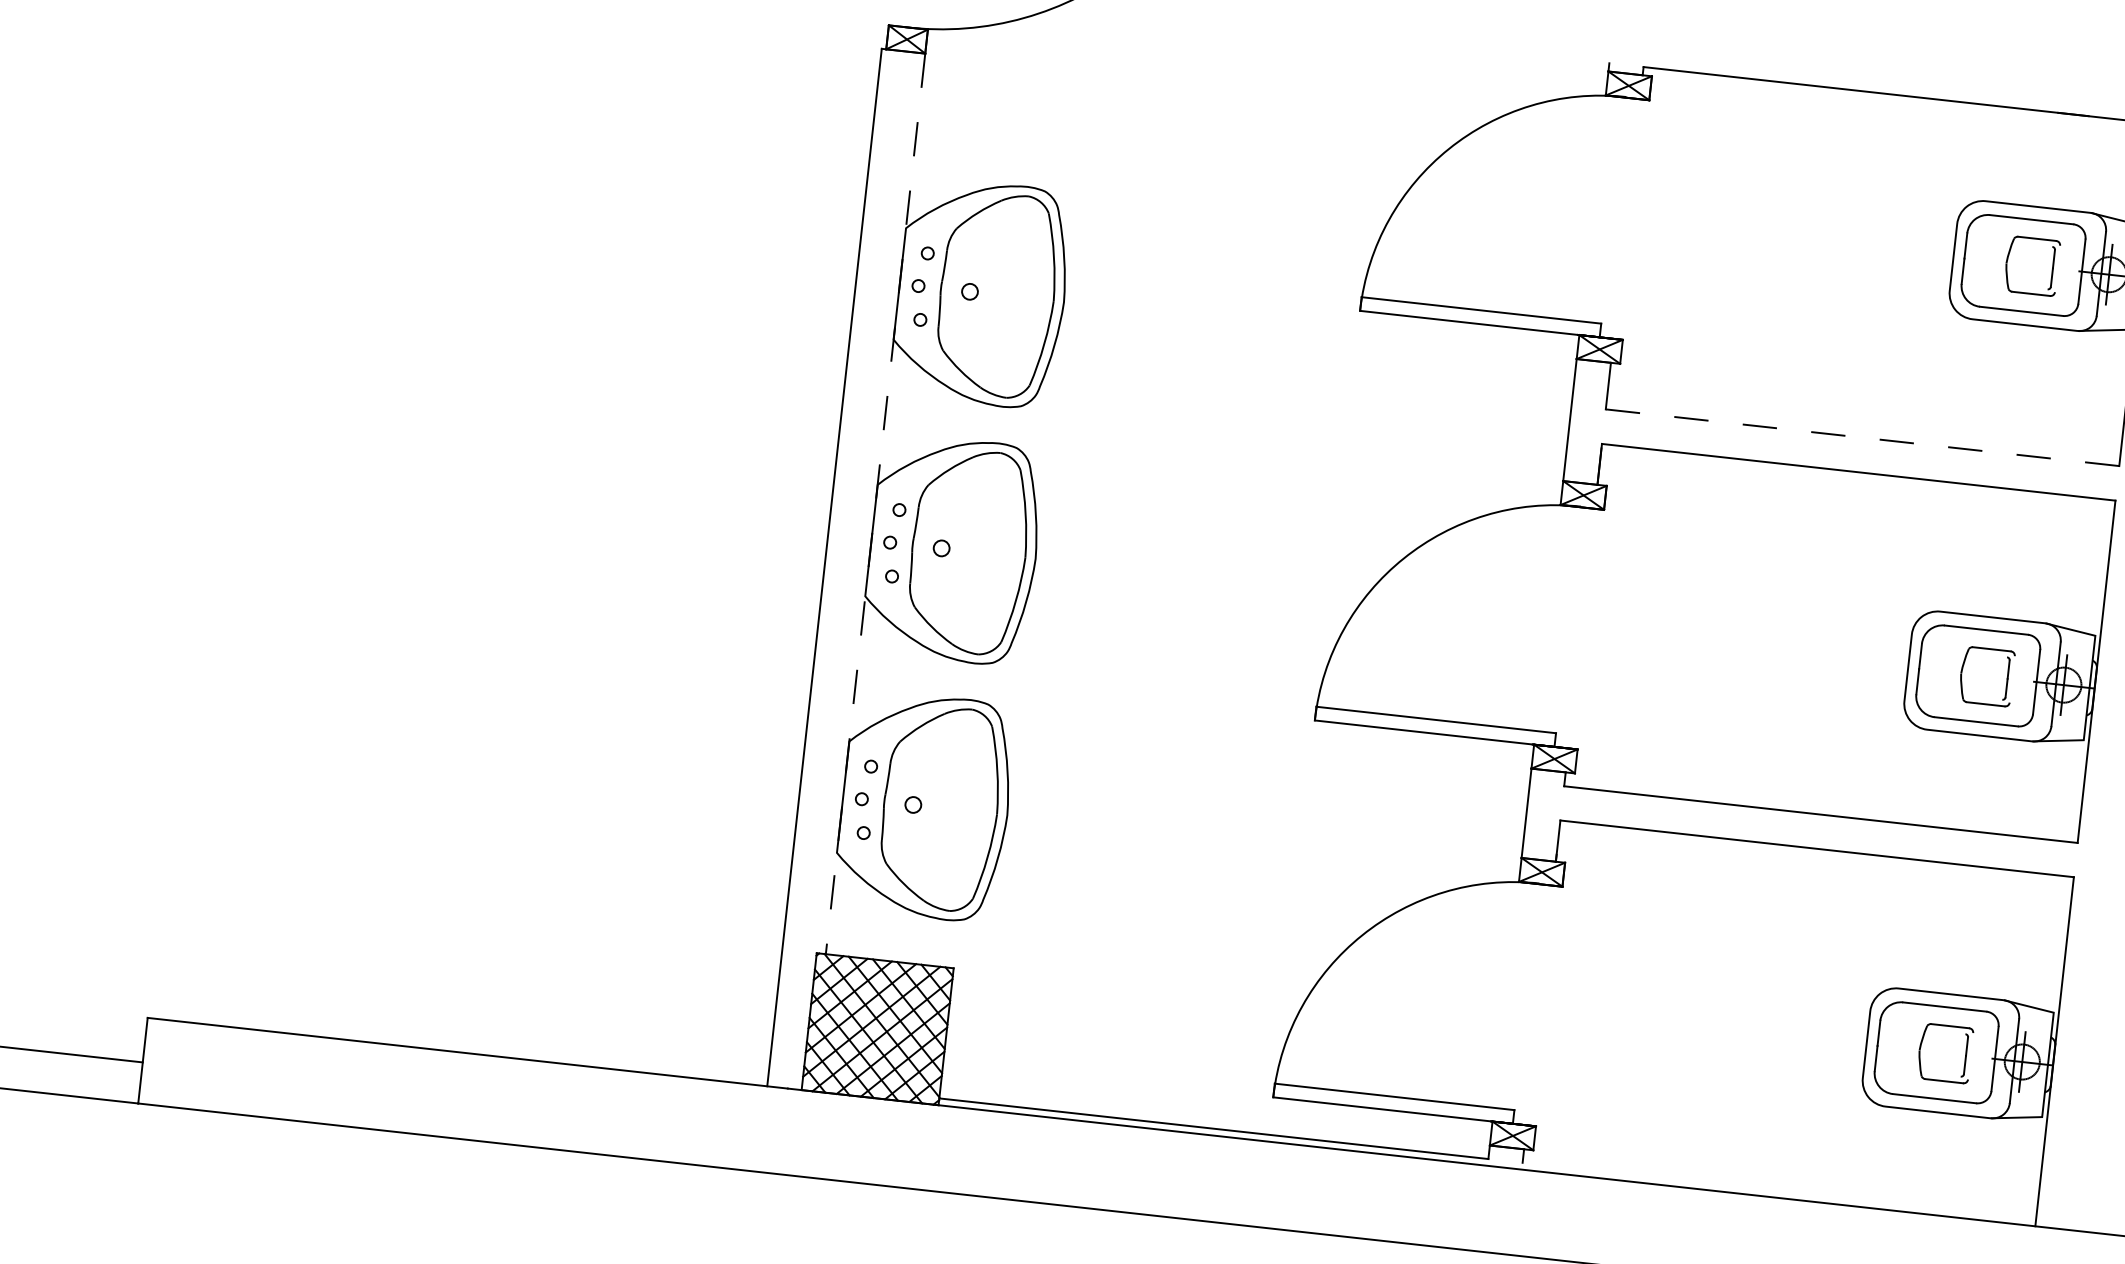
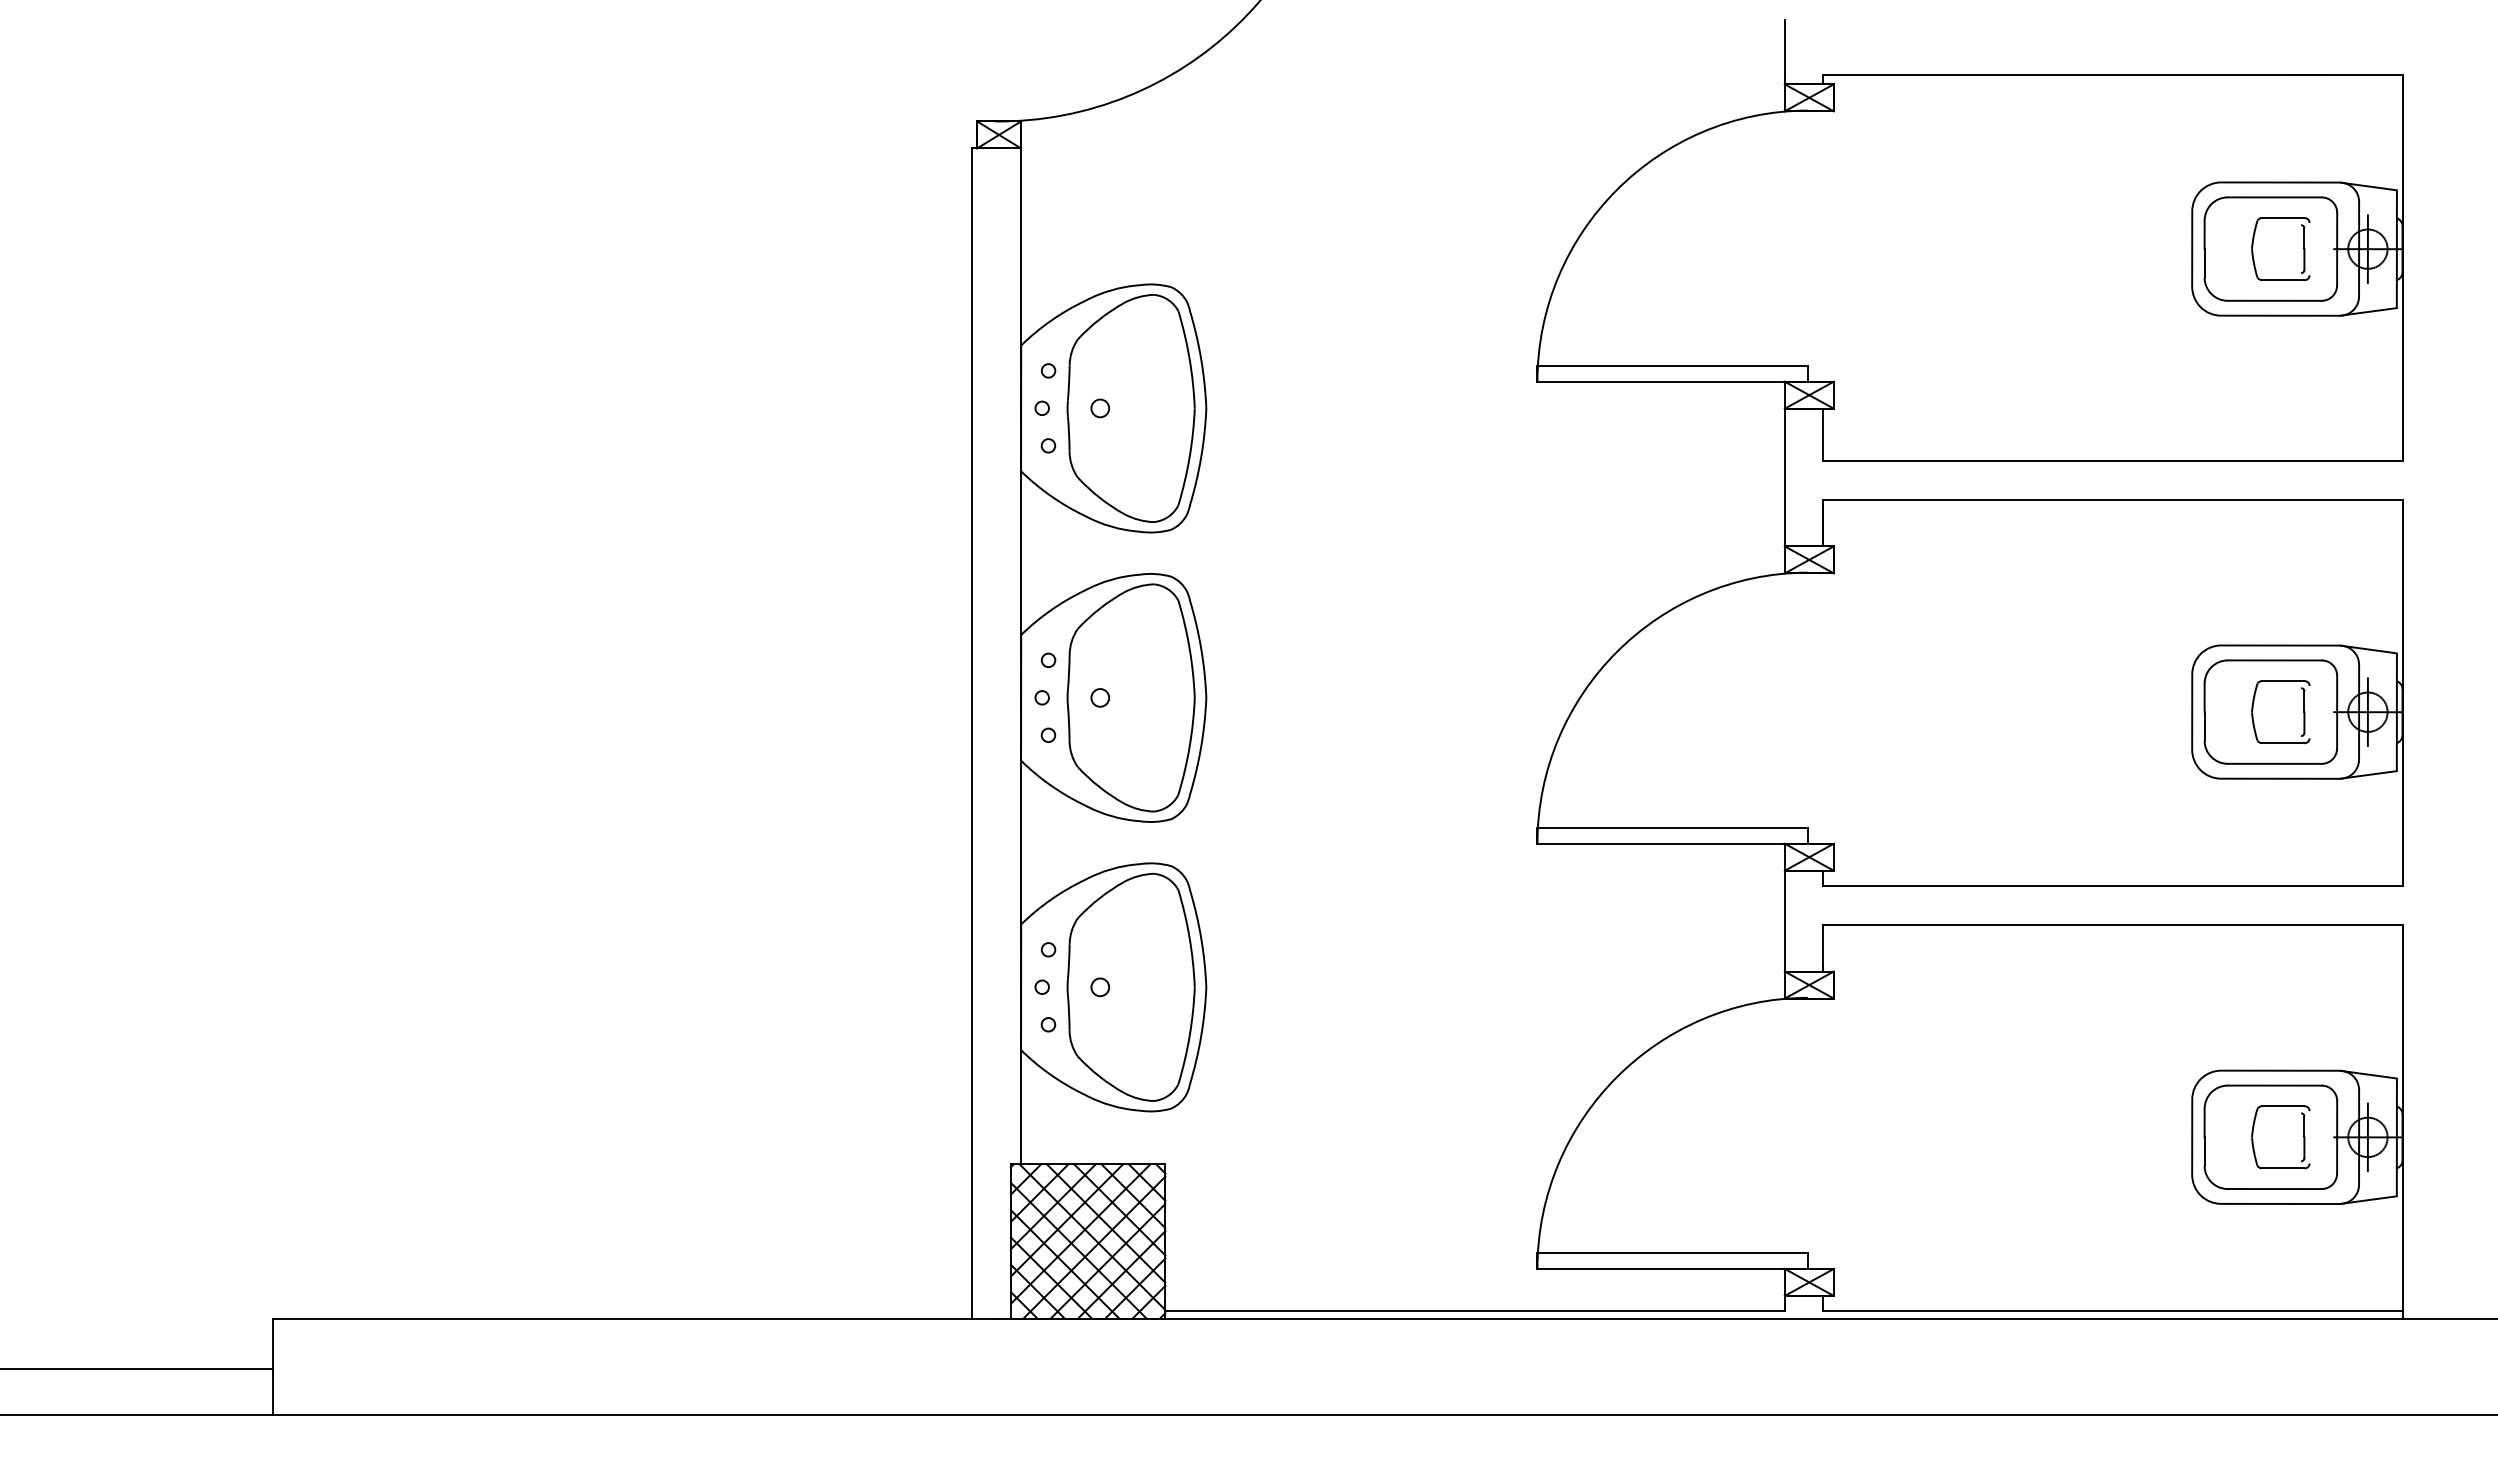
line: (1611, 38) -> (1784, 47), added
line: (1862, 438) -> (2113, 461), dashed -> solid
line: (875, 503) -> (1021, 656), dashed -> solid
line: (1778, 1191) -> (2112, 1311), added

